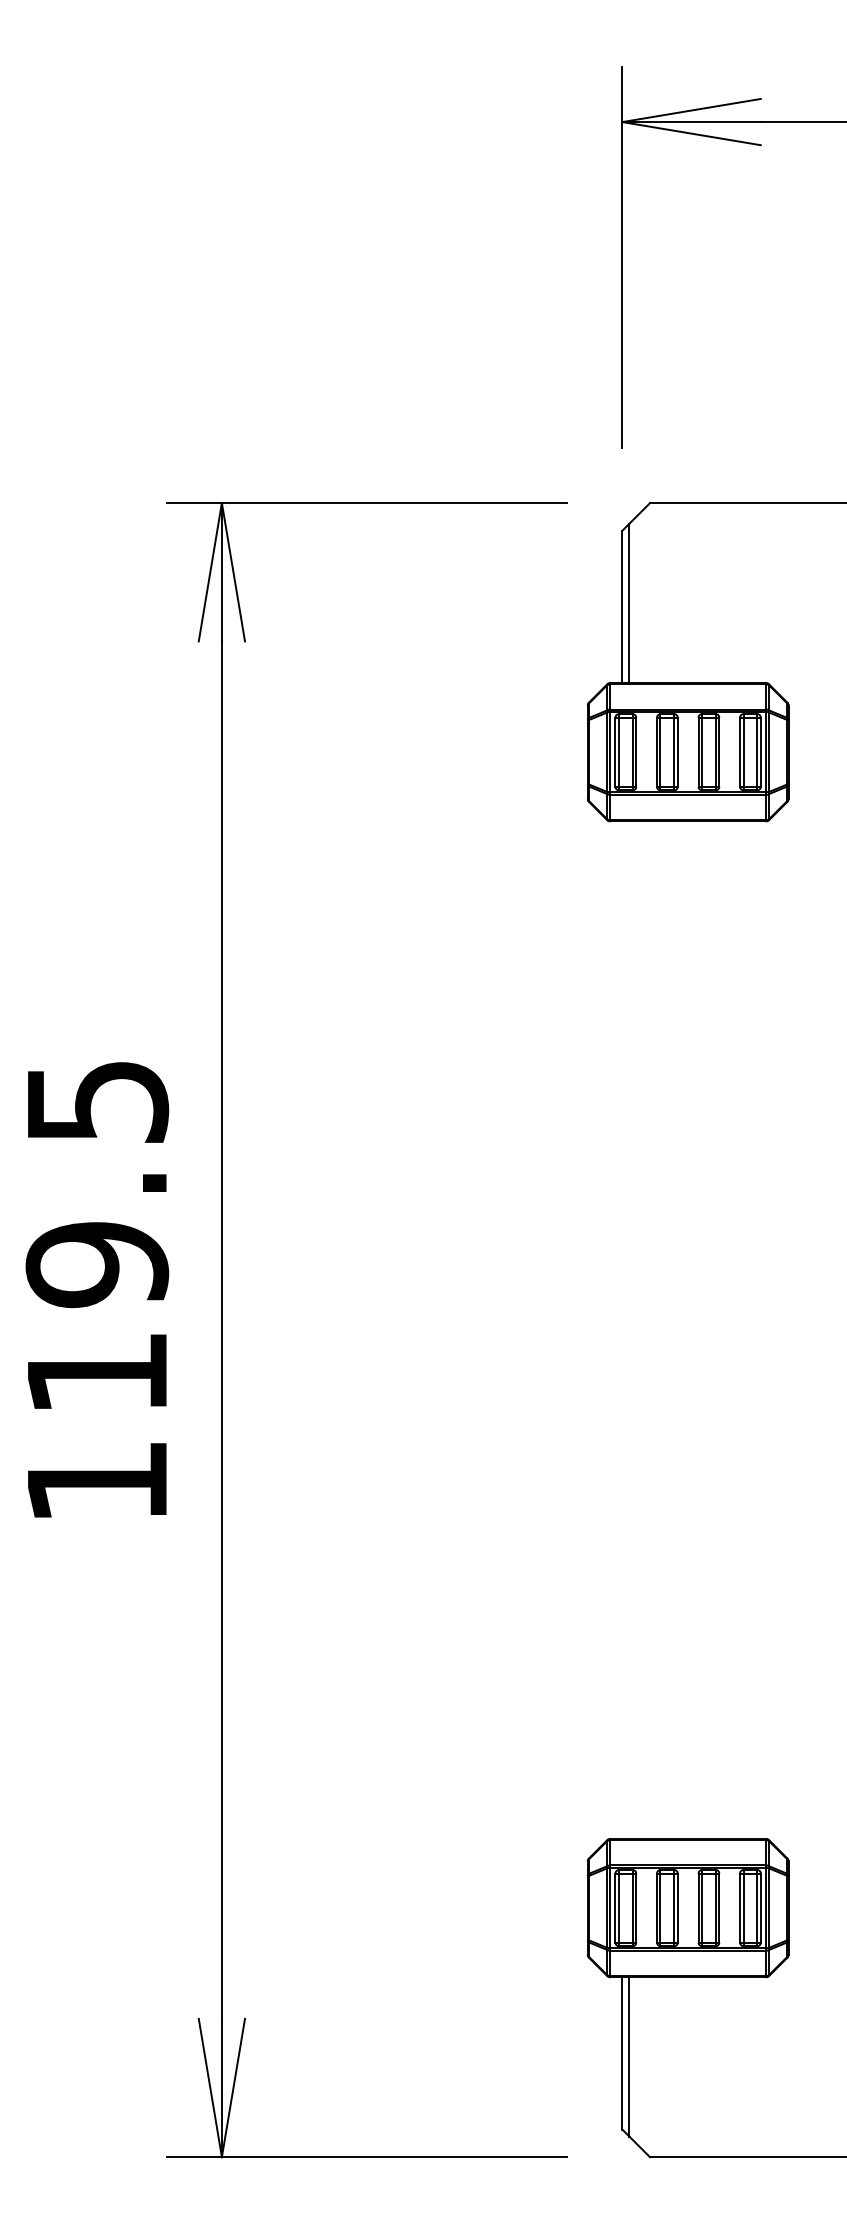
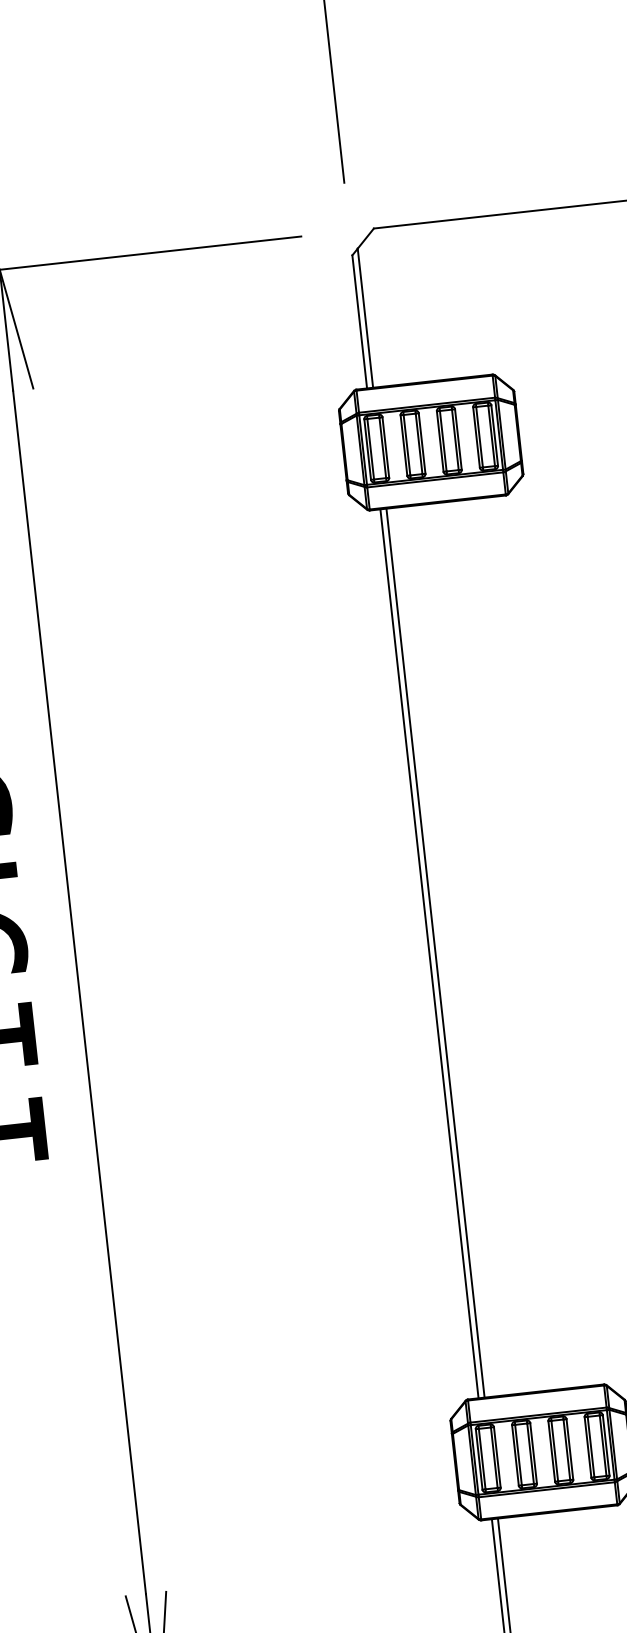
line: (622, 1329) -> (429, 953), added
line: (629, 1329) -> (435, 952), added

